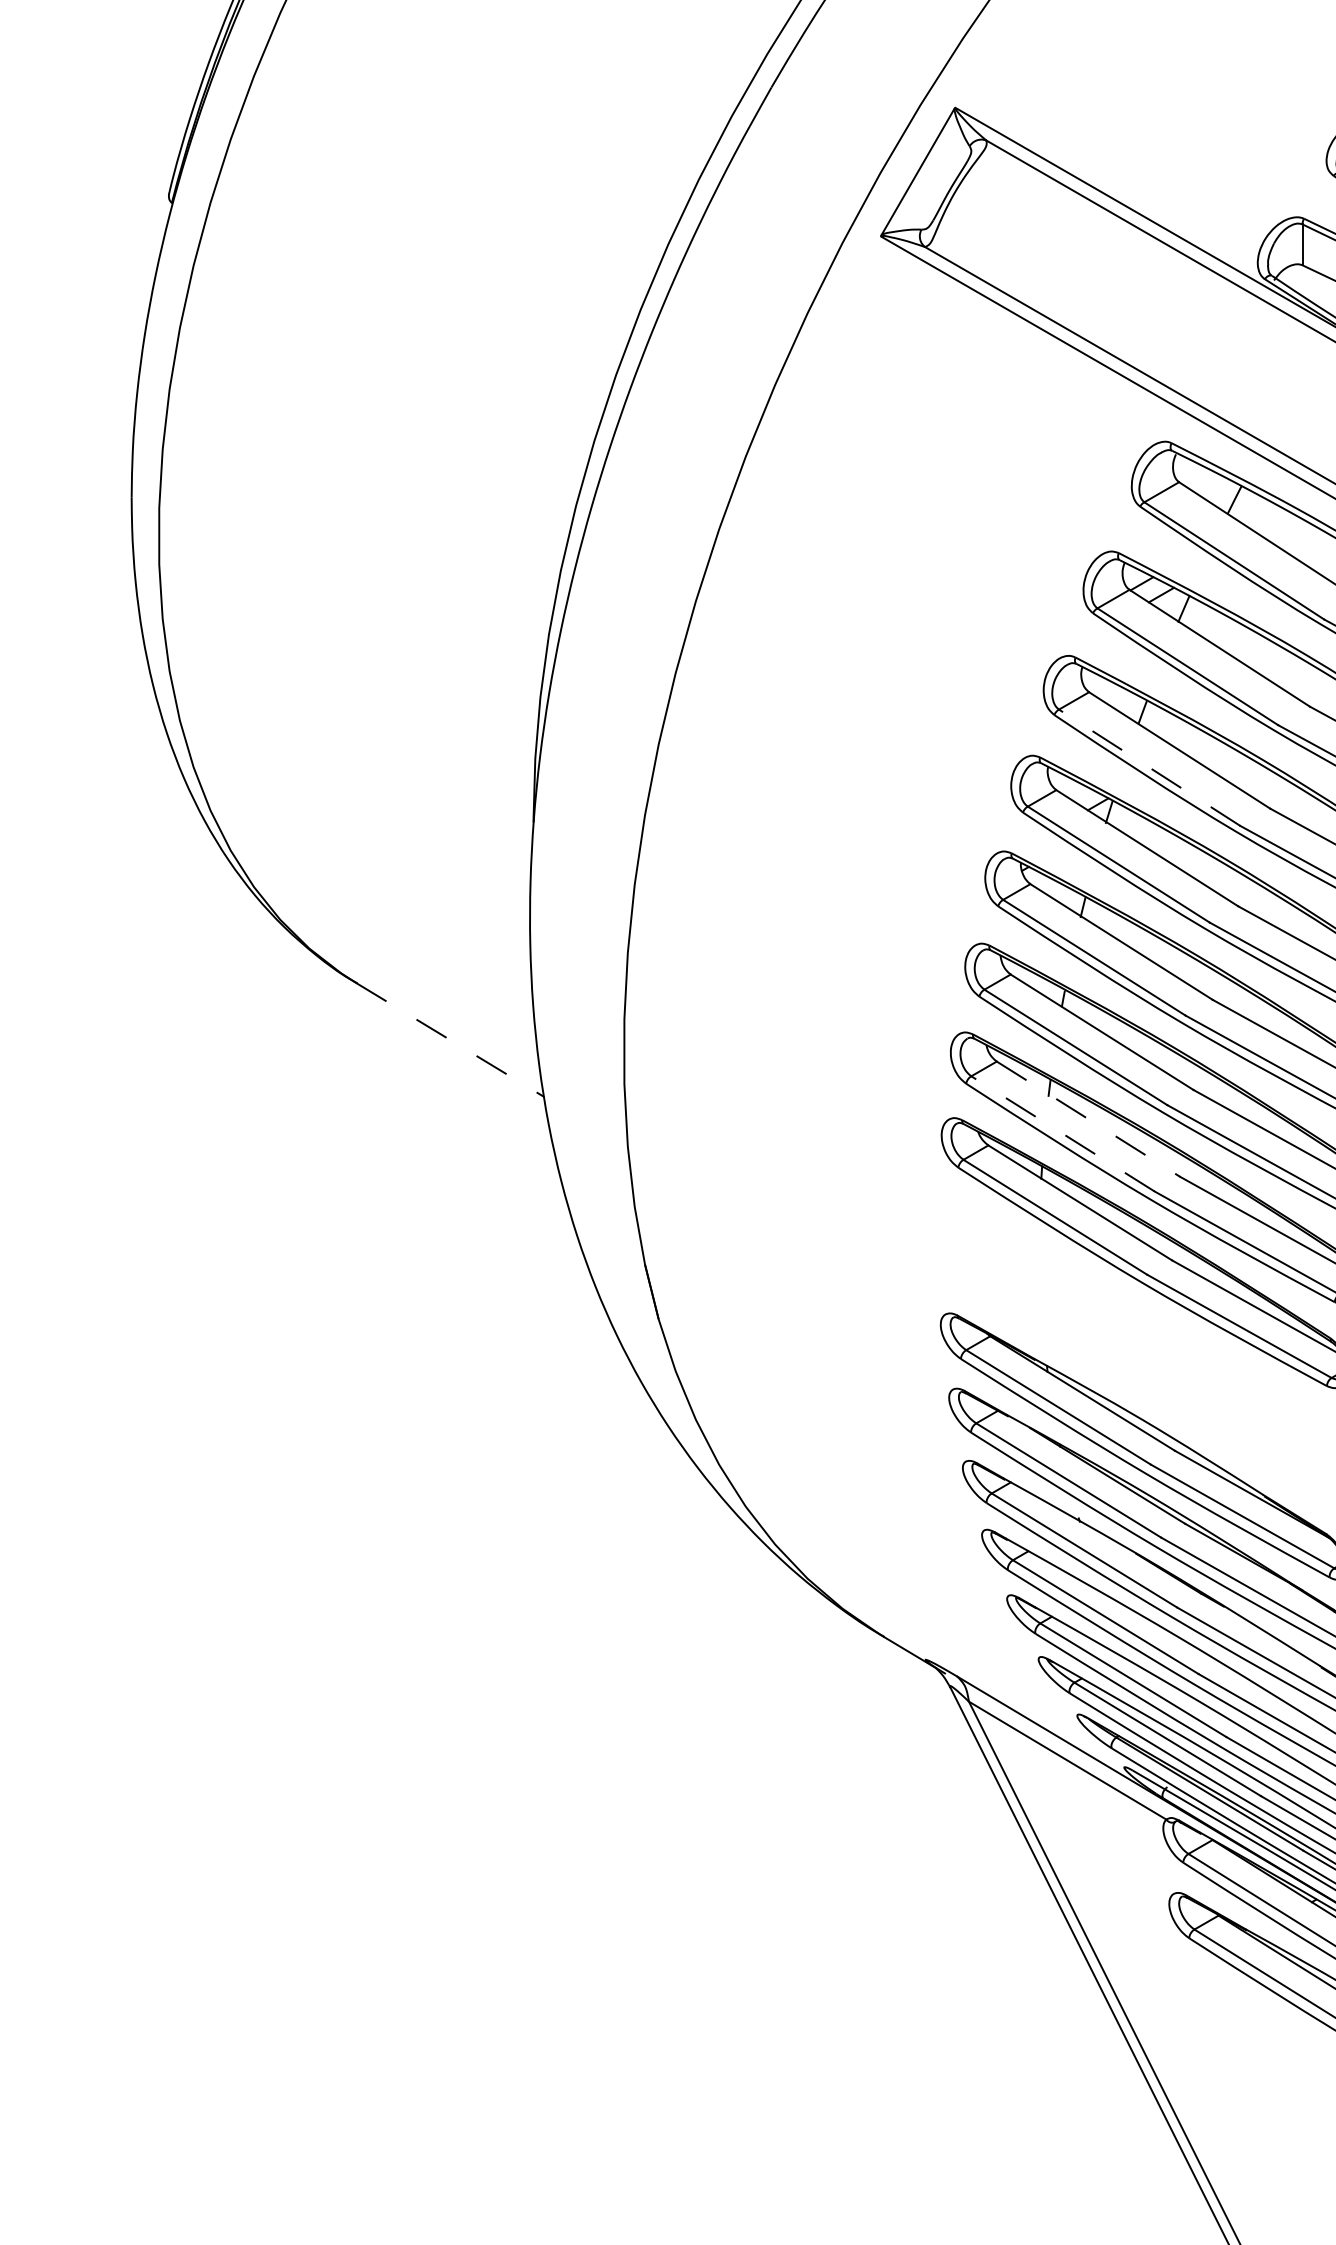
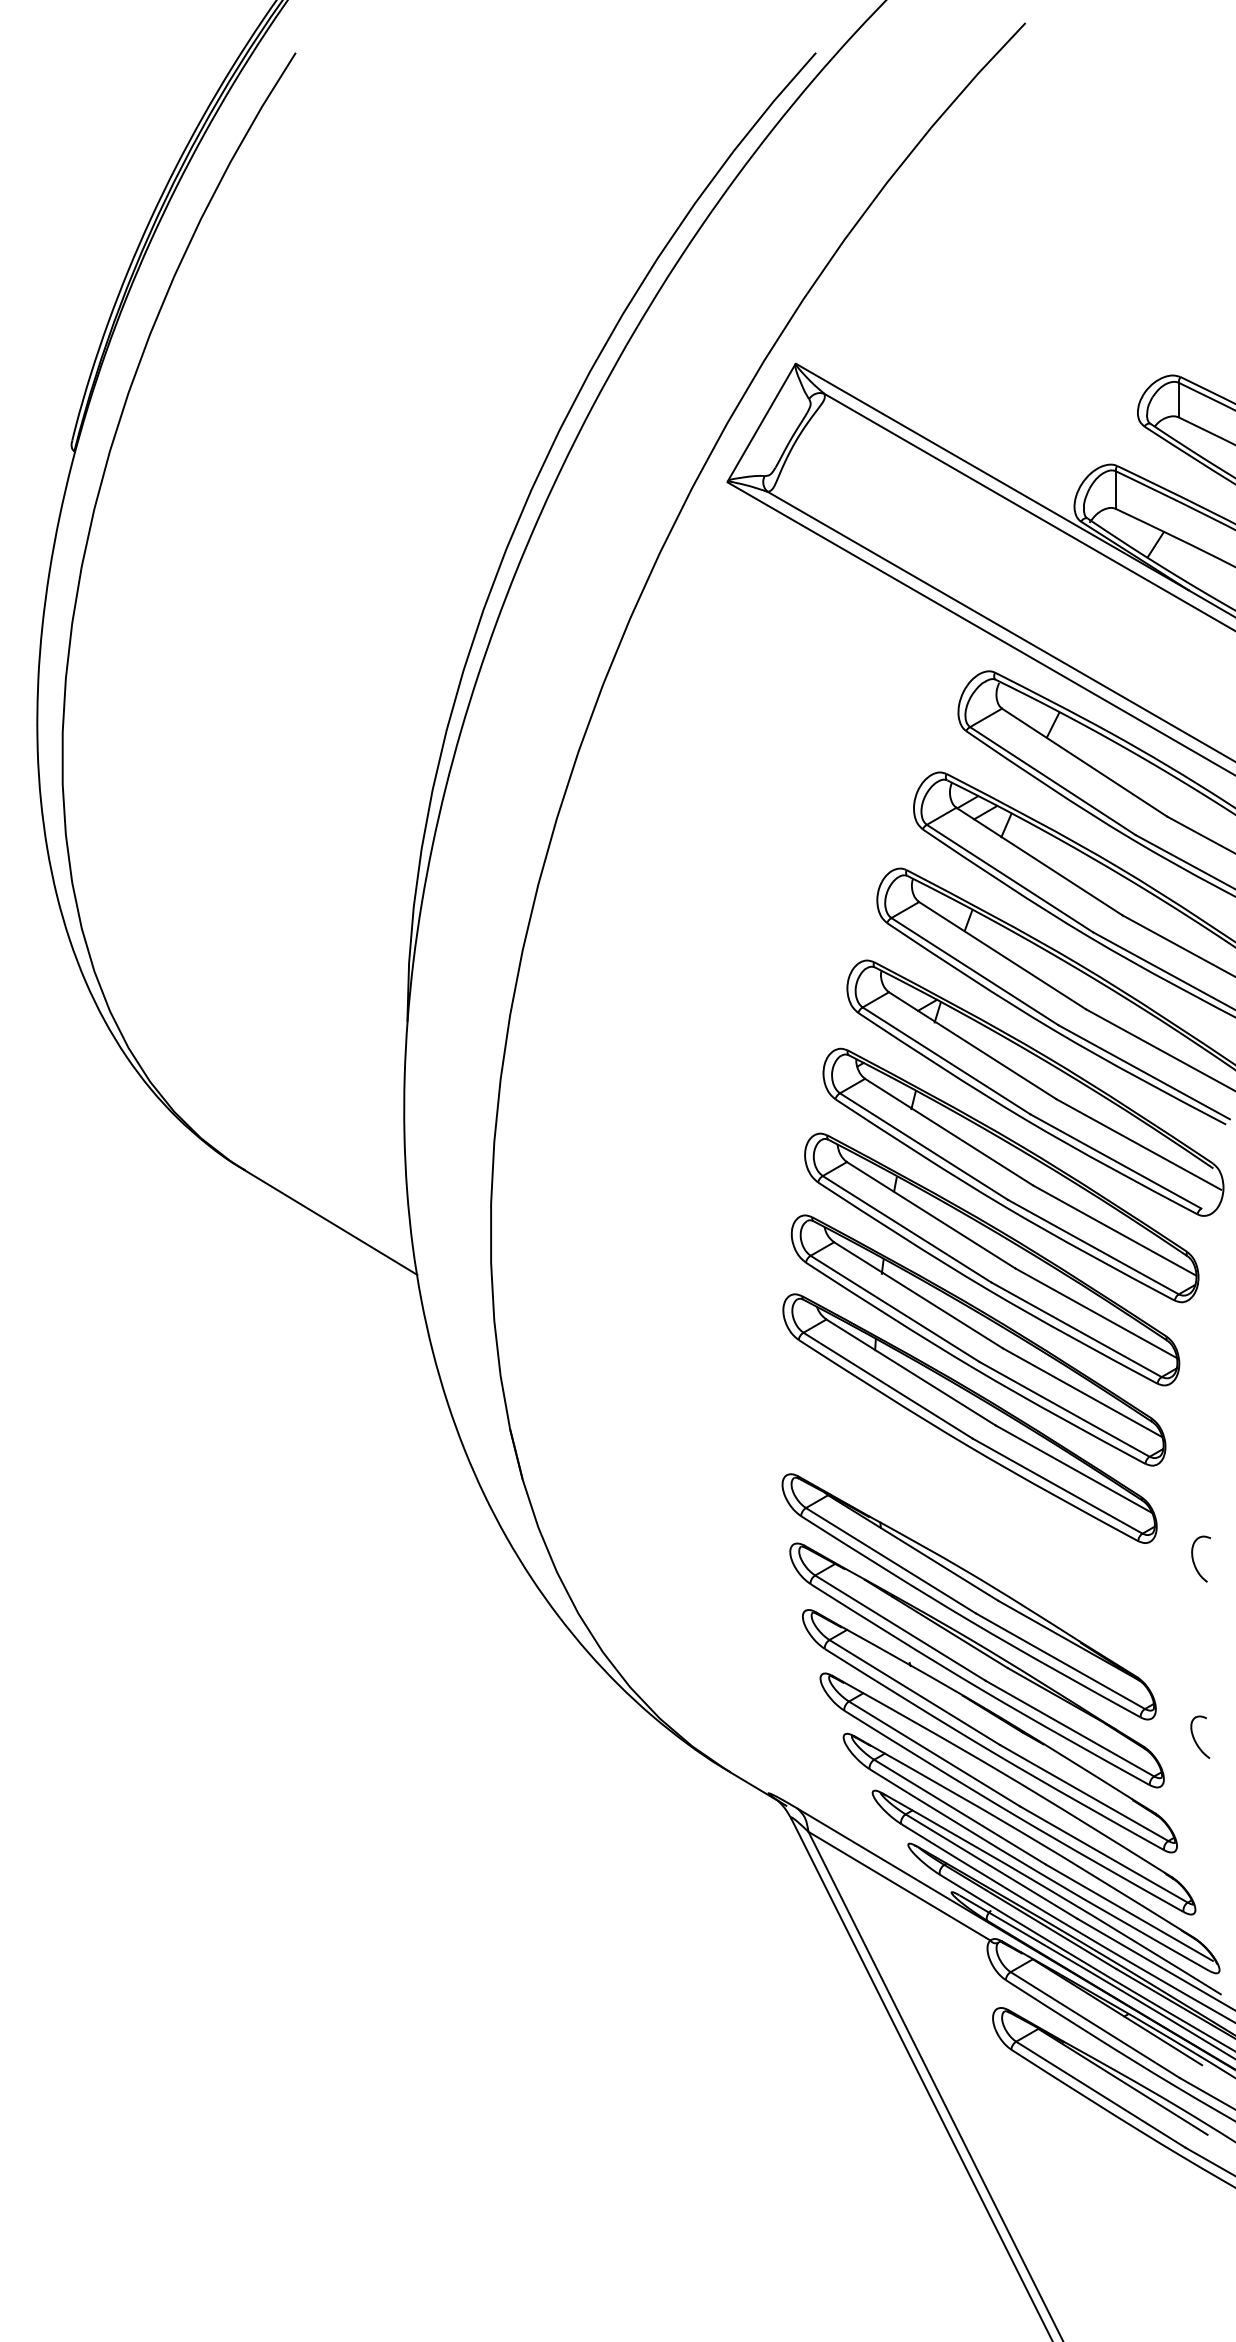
line: (1149, 767) -> (974, 971), dashed -> solid
line: (451, 1040) -> (331, 1222), dashed -> solid
line: (1088, 1119) -> (918, 1295), dashed -> solid
line: (1063, 1133) -> (895, 1308), dashed -> solid

